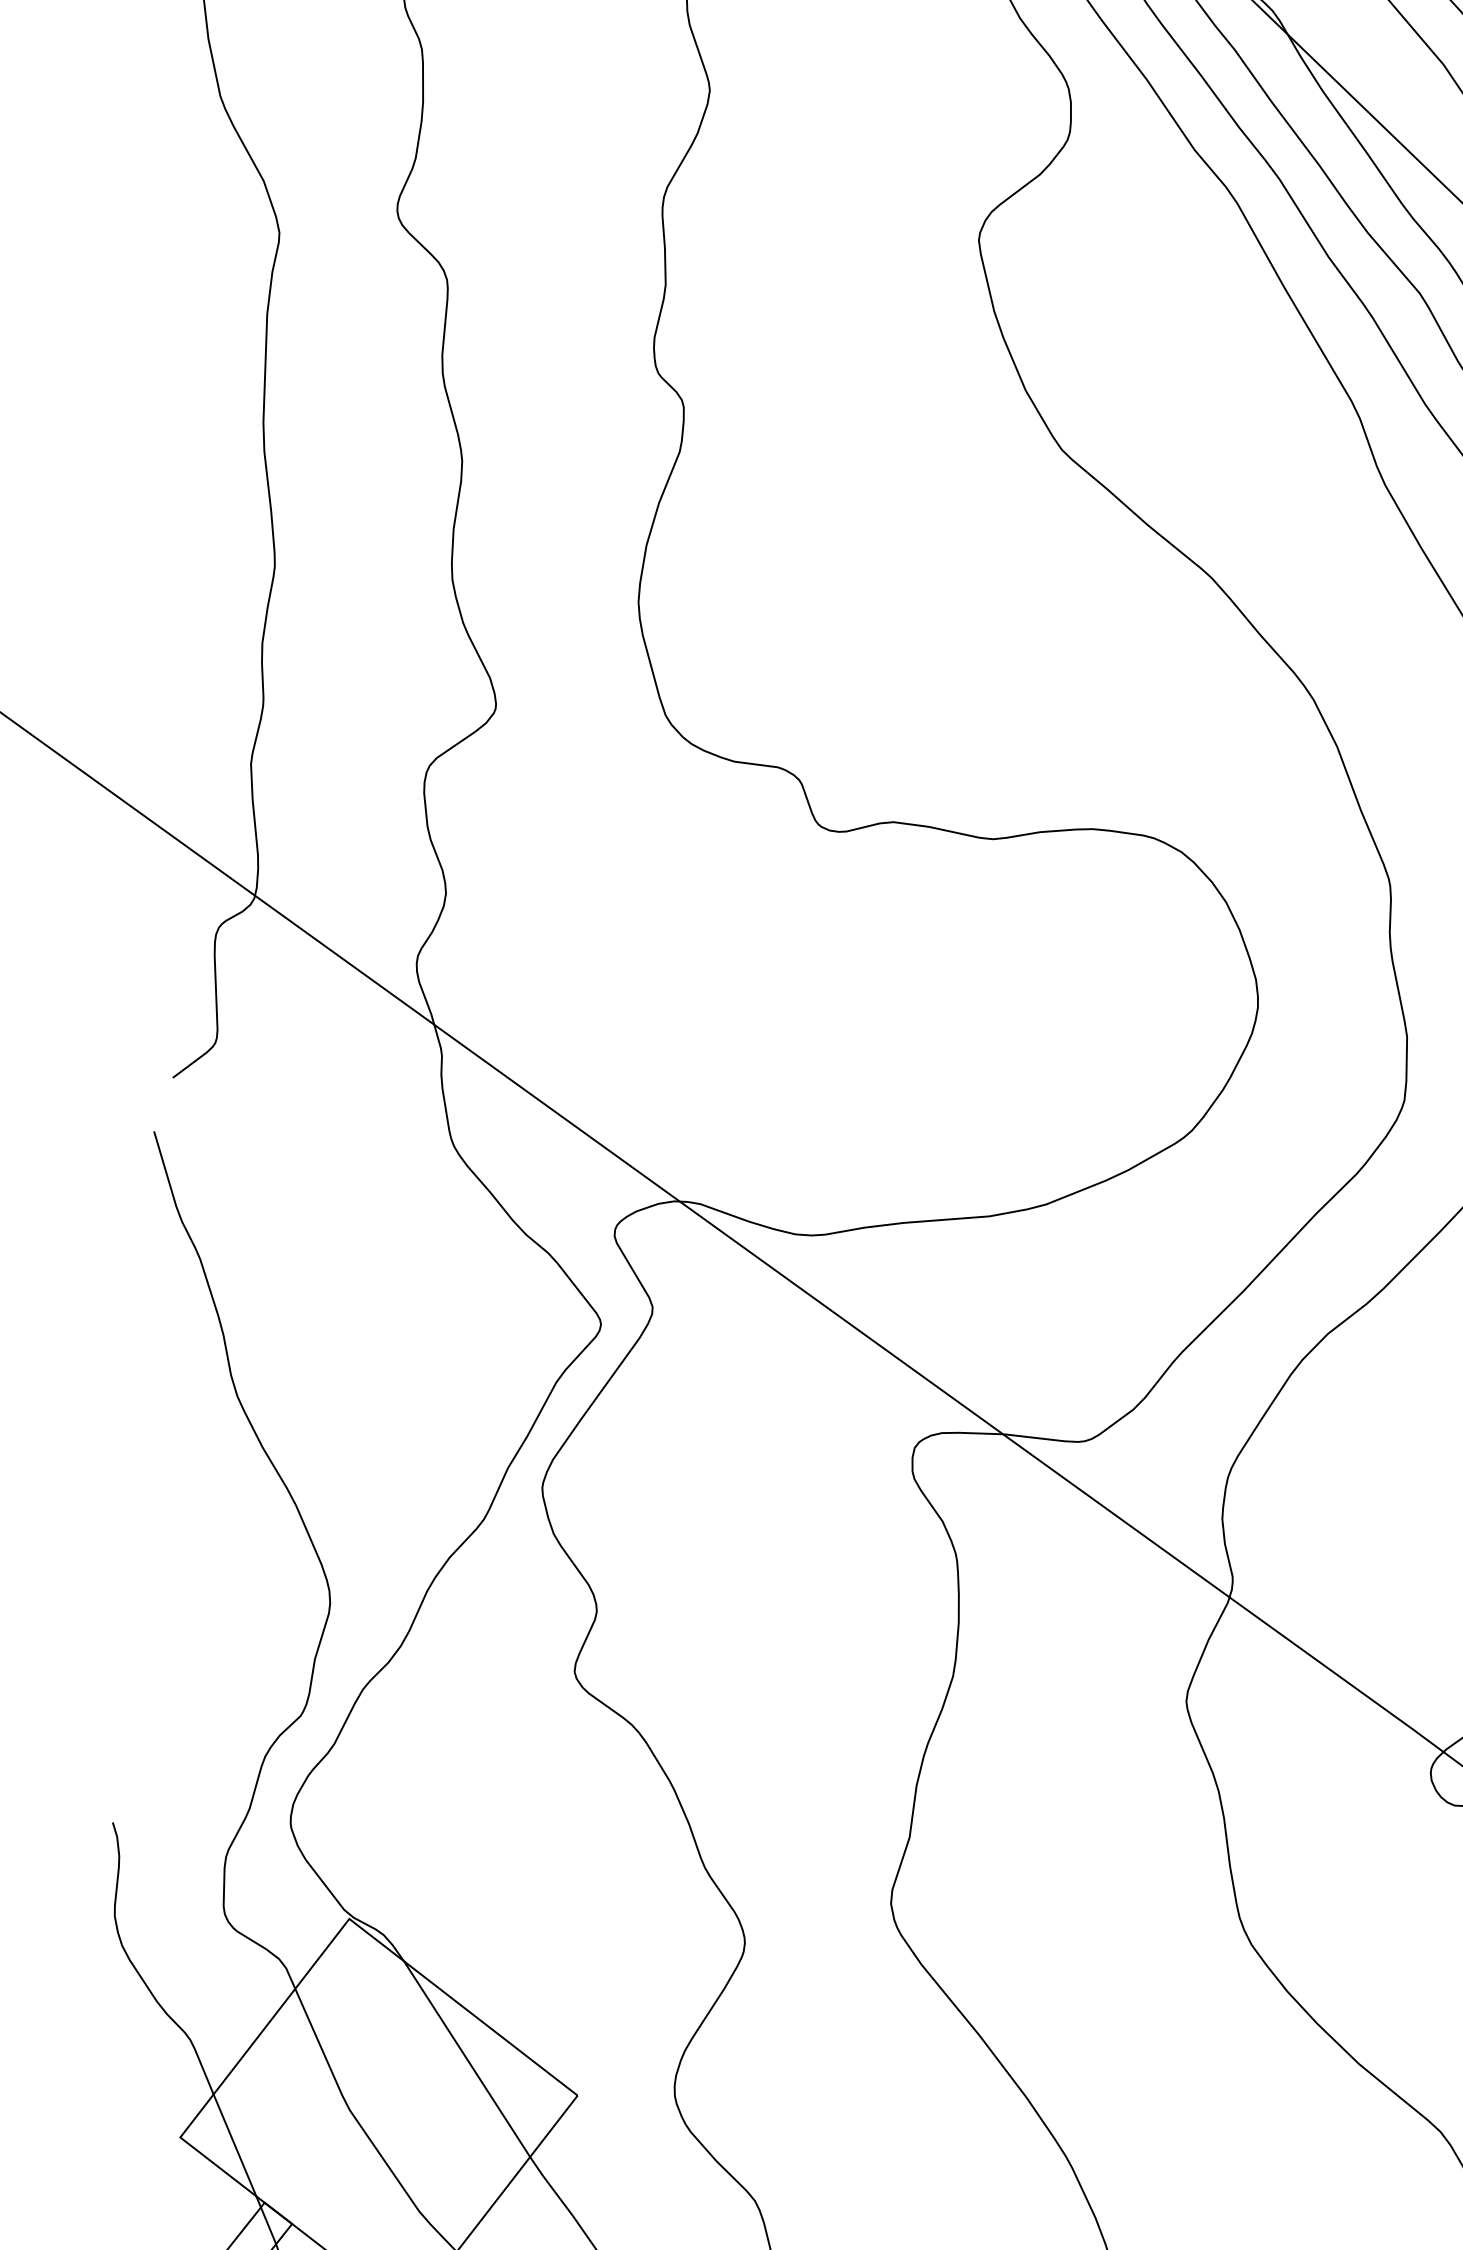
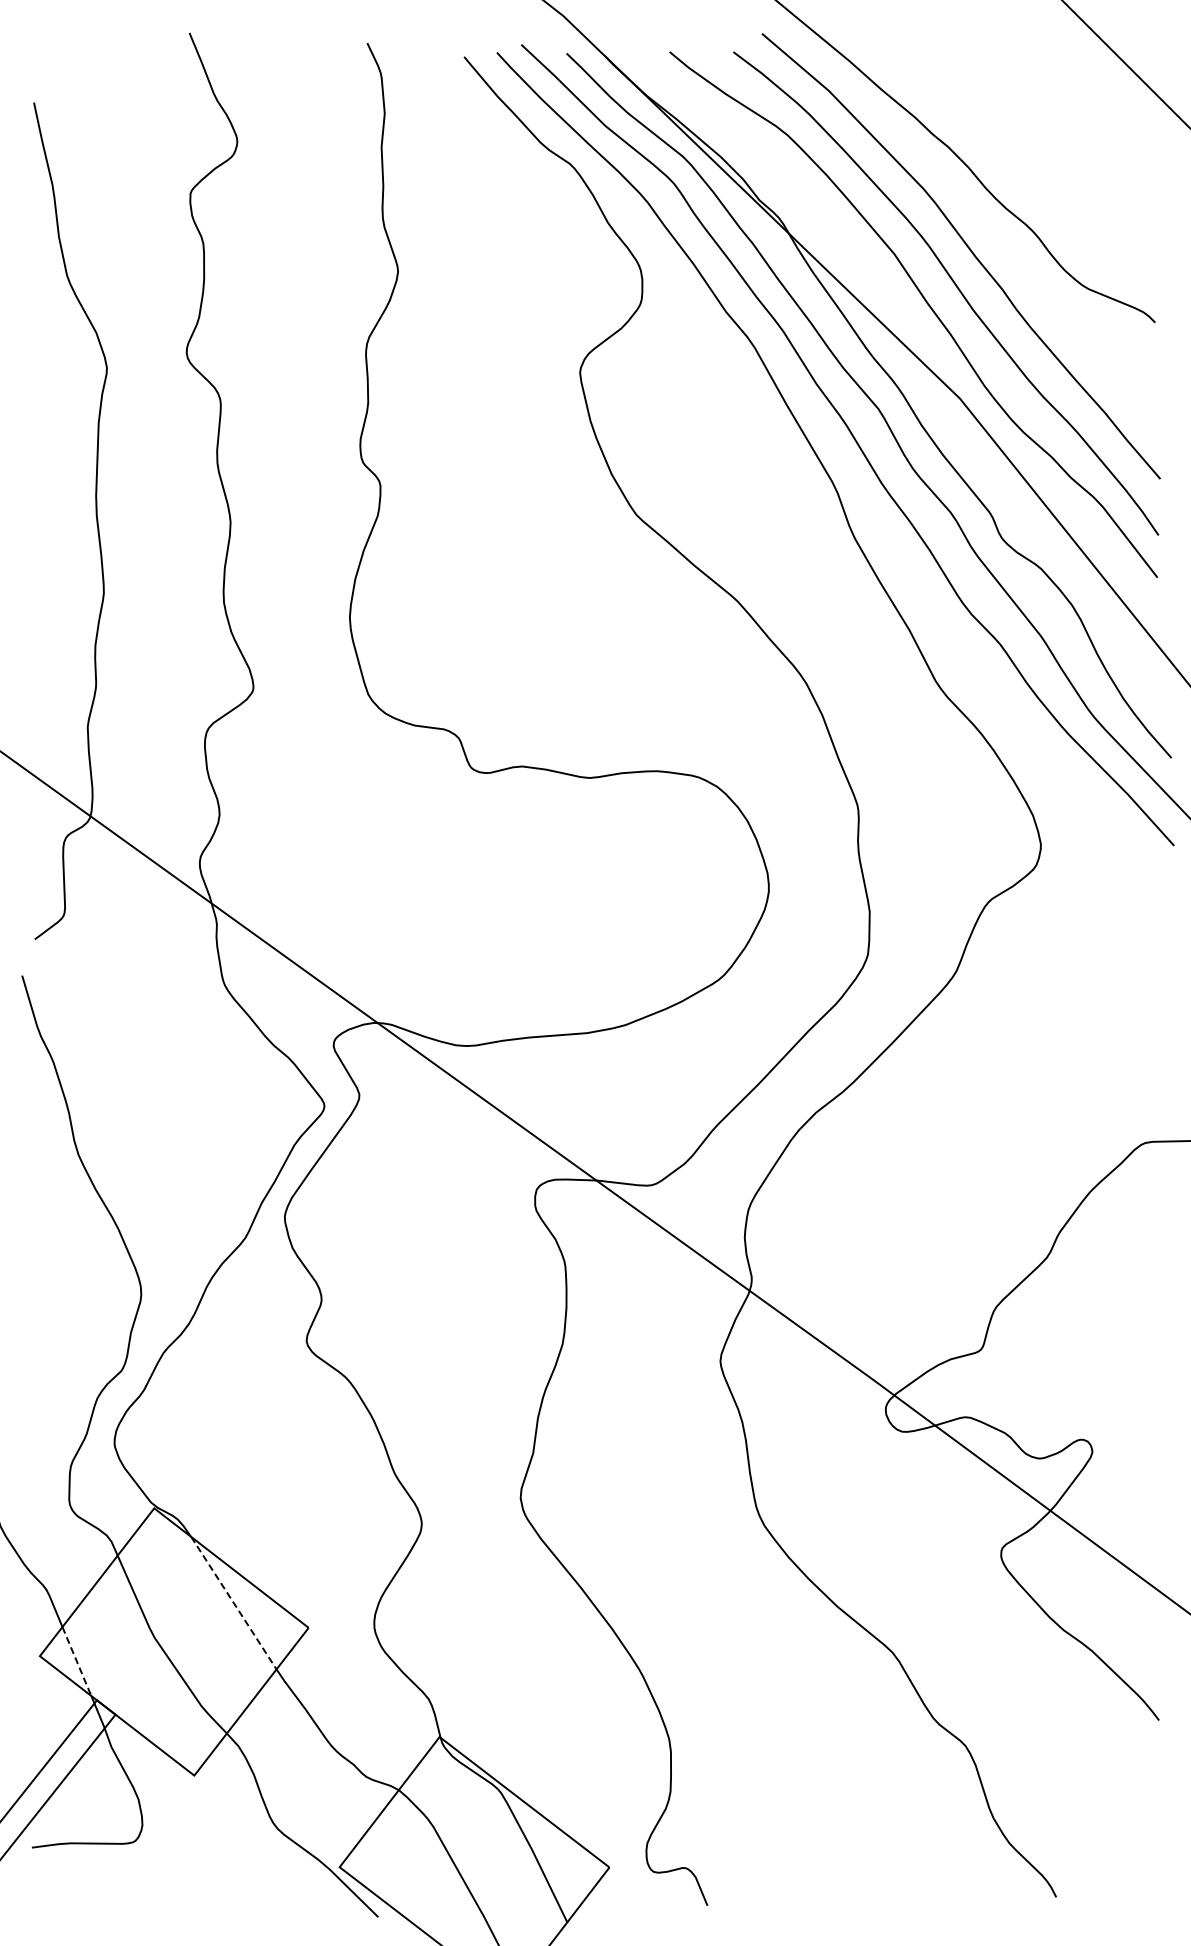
line: (466, 2059) -> (233, 1603), solid -> dashed
line: (235, 2145) -> (77, 1661), solid -> dashed

